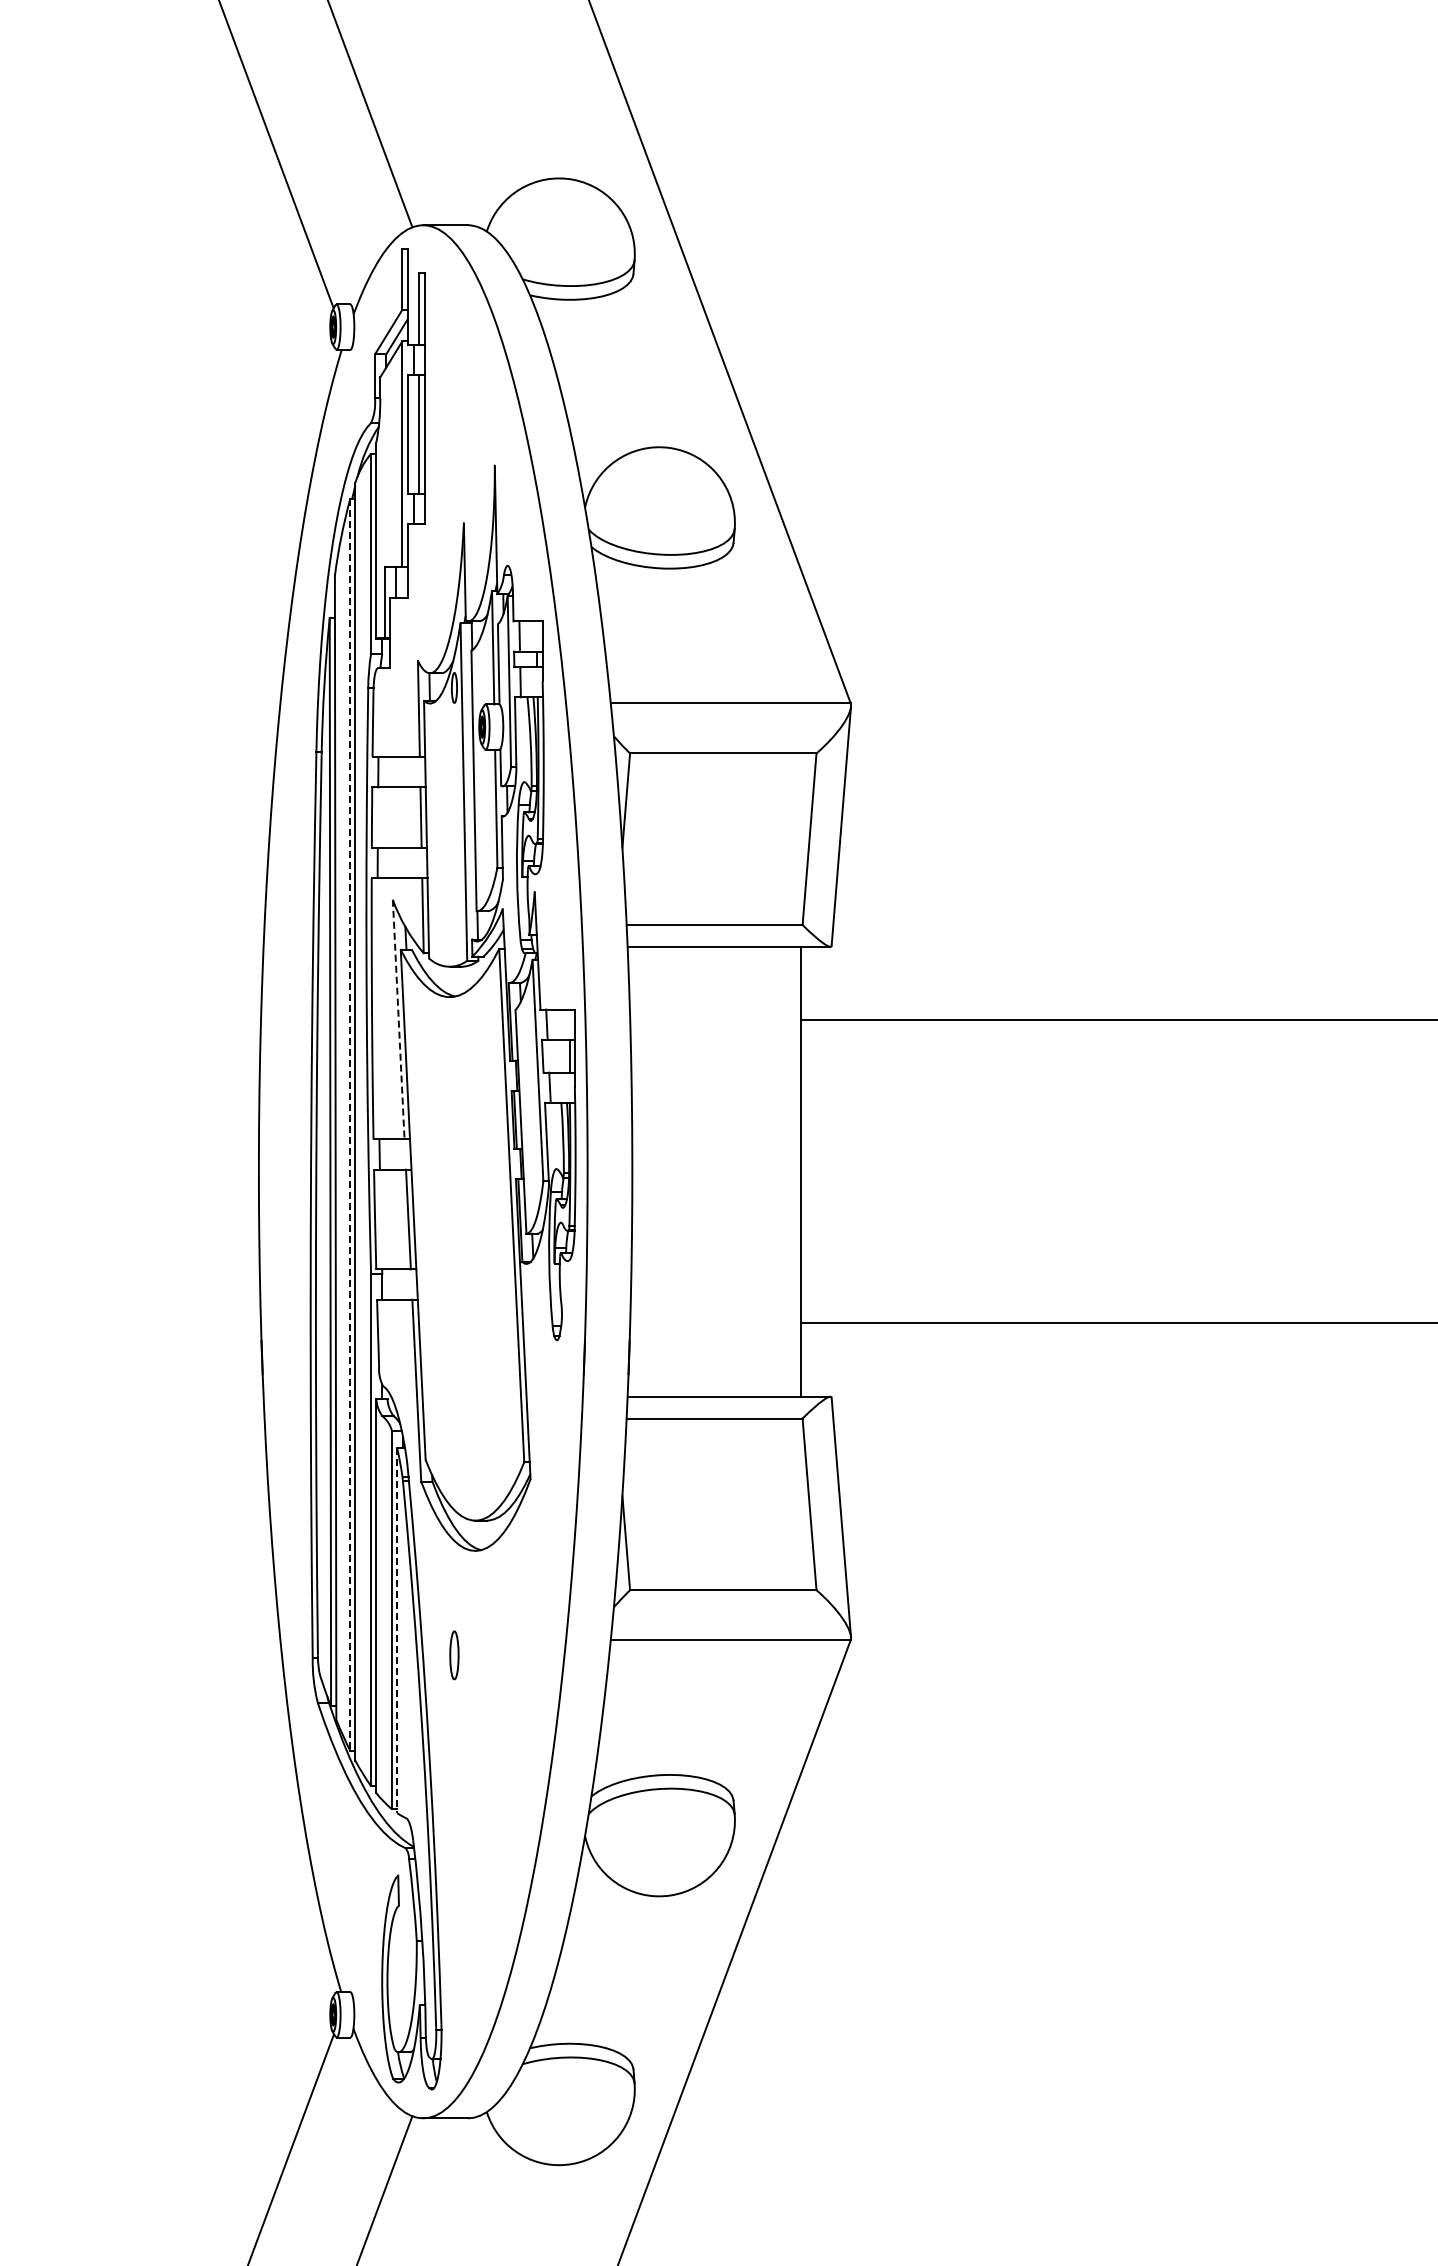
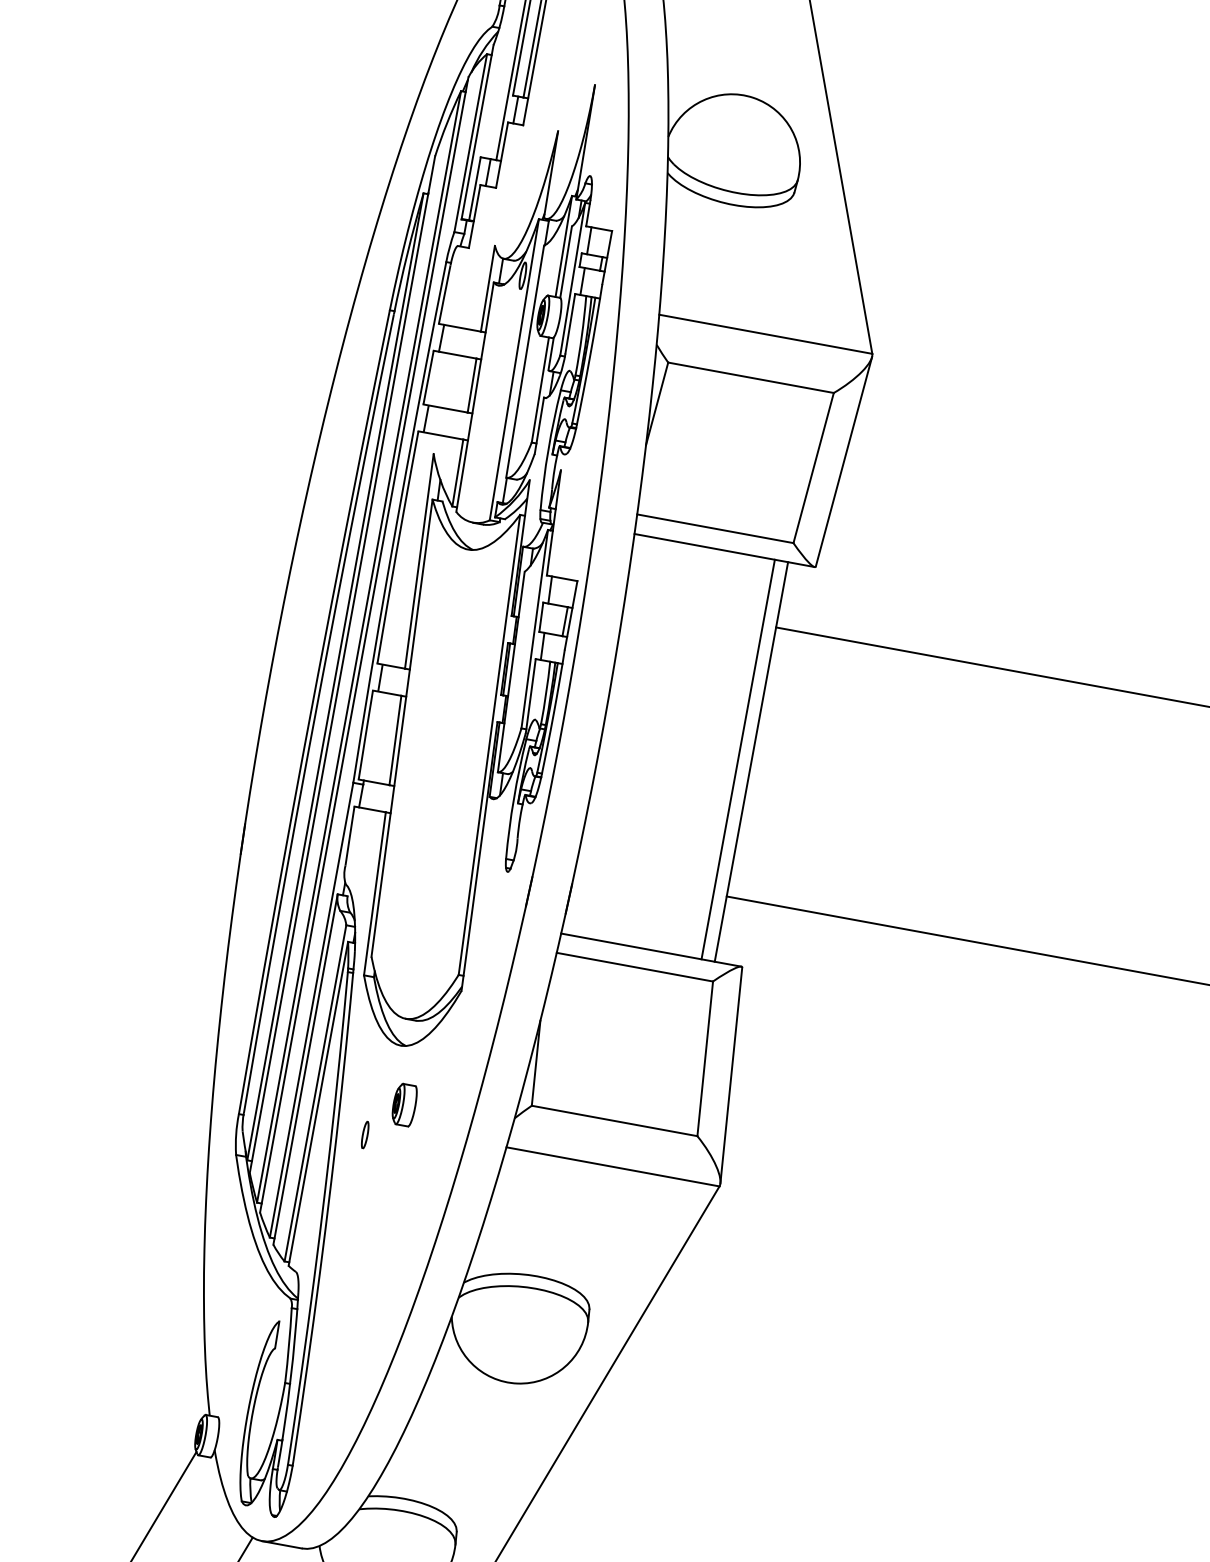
line: (398, 1019) -> (419, 561), dashed -> solid
line: (350, 1124) -> (359, 646), dashed -> solid
line: (785, 1171) -> (738, 759), added
part: (491, 1614) -> (404, 1104), added
line: (397, 1631) -> (318, 1104), dashed -> solid
part: (454, 1655) -> (365, 1135), size x0.62

